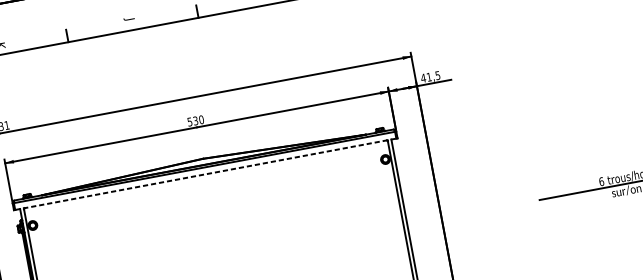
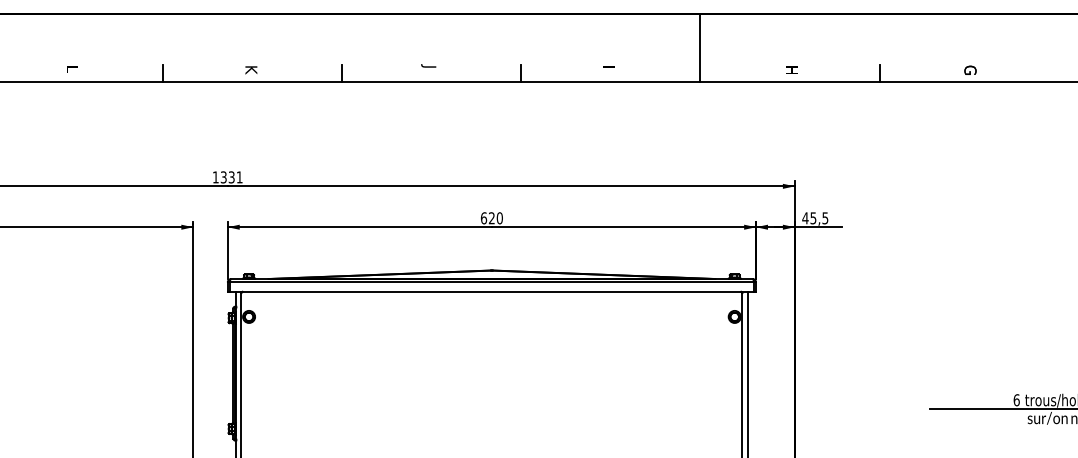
text: (429, 77) -> (813, 218), 41,5 -> 45,5
text: (192, 121) -> (487, 218), 530 -> 620
line: (206, 173) -> (492, 291), dashed -> solid

